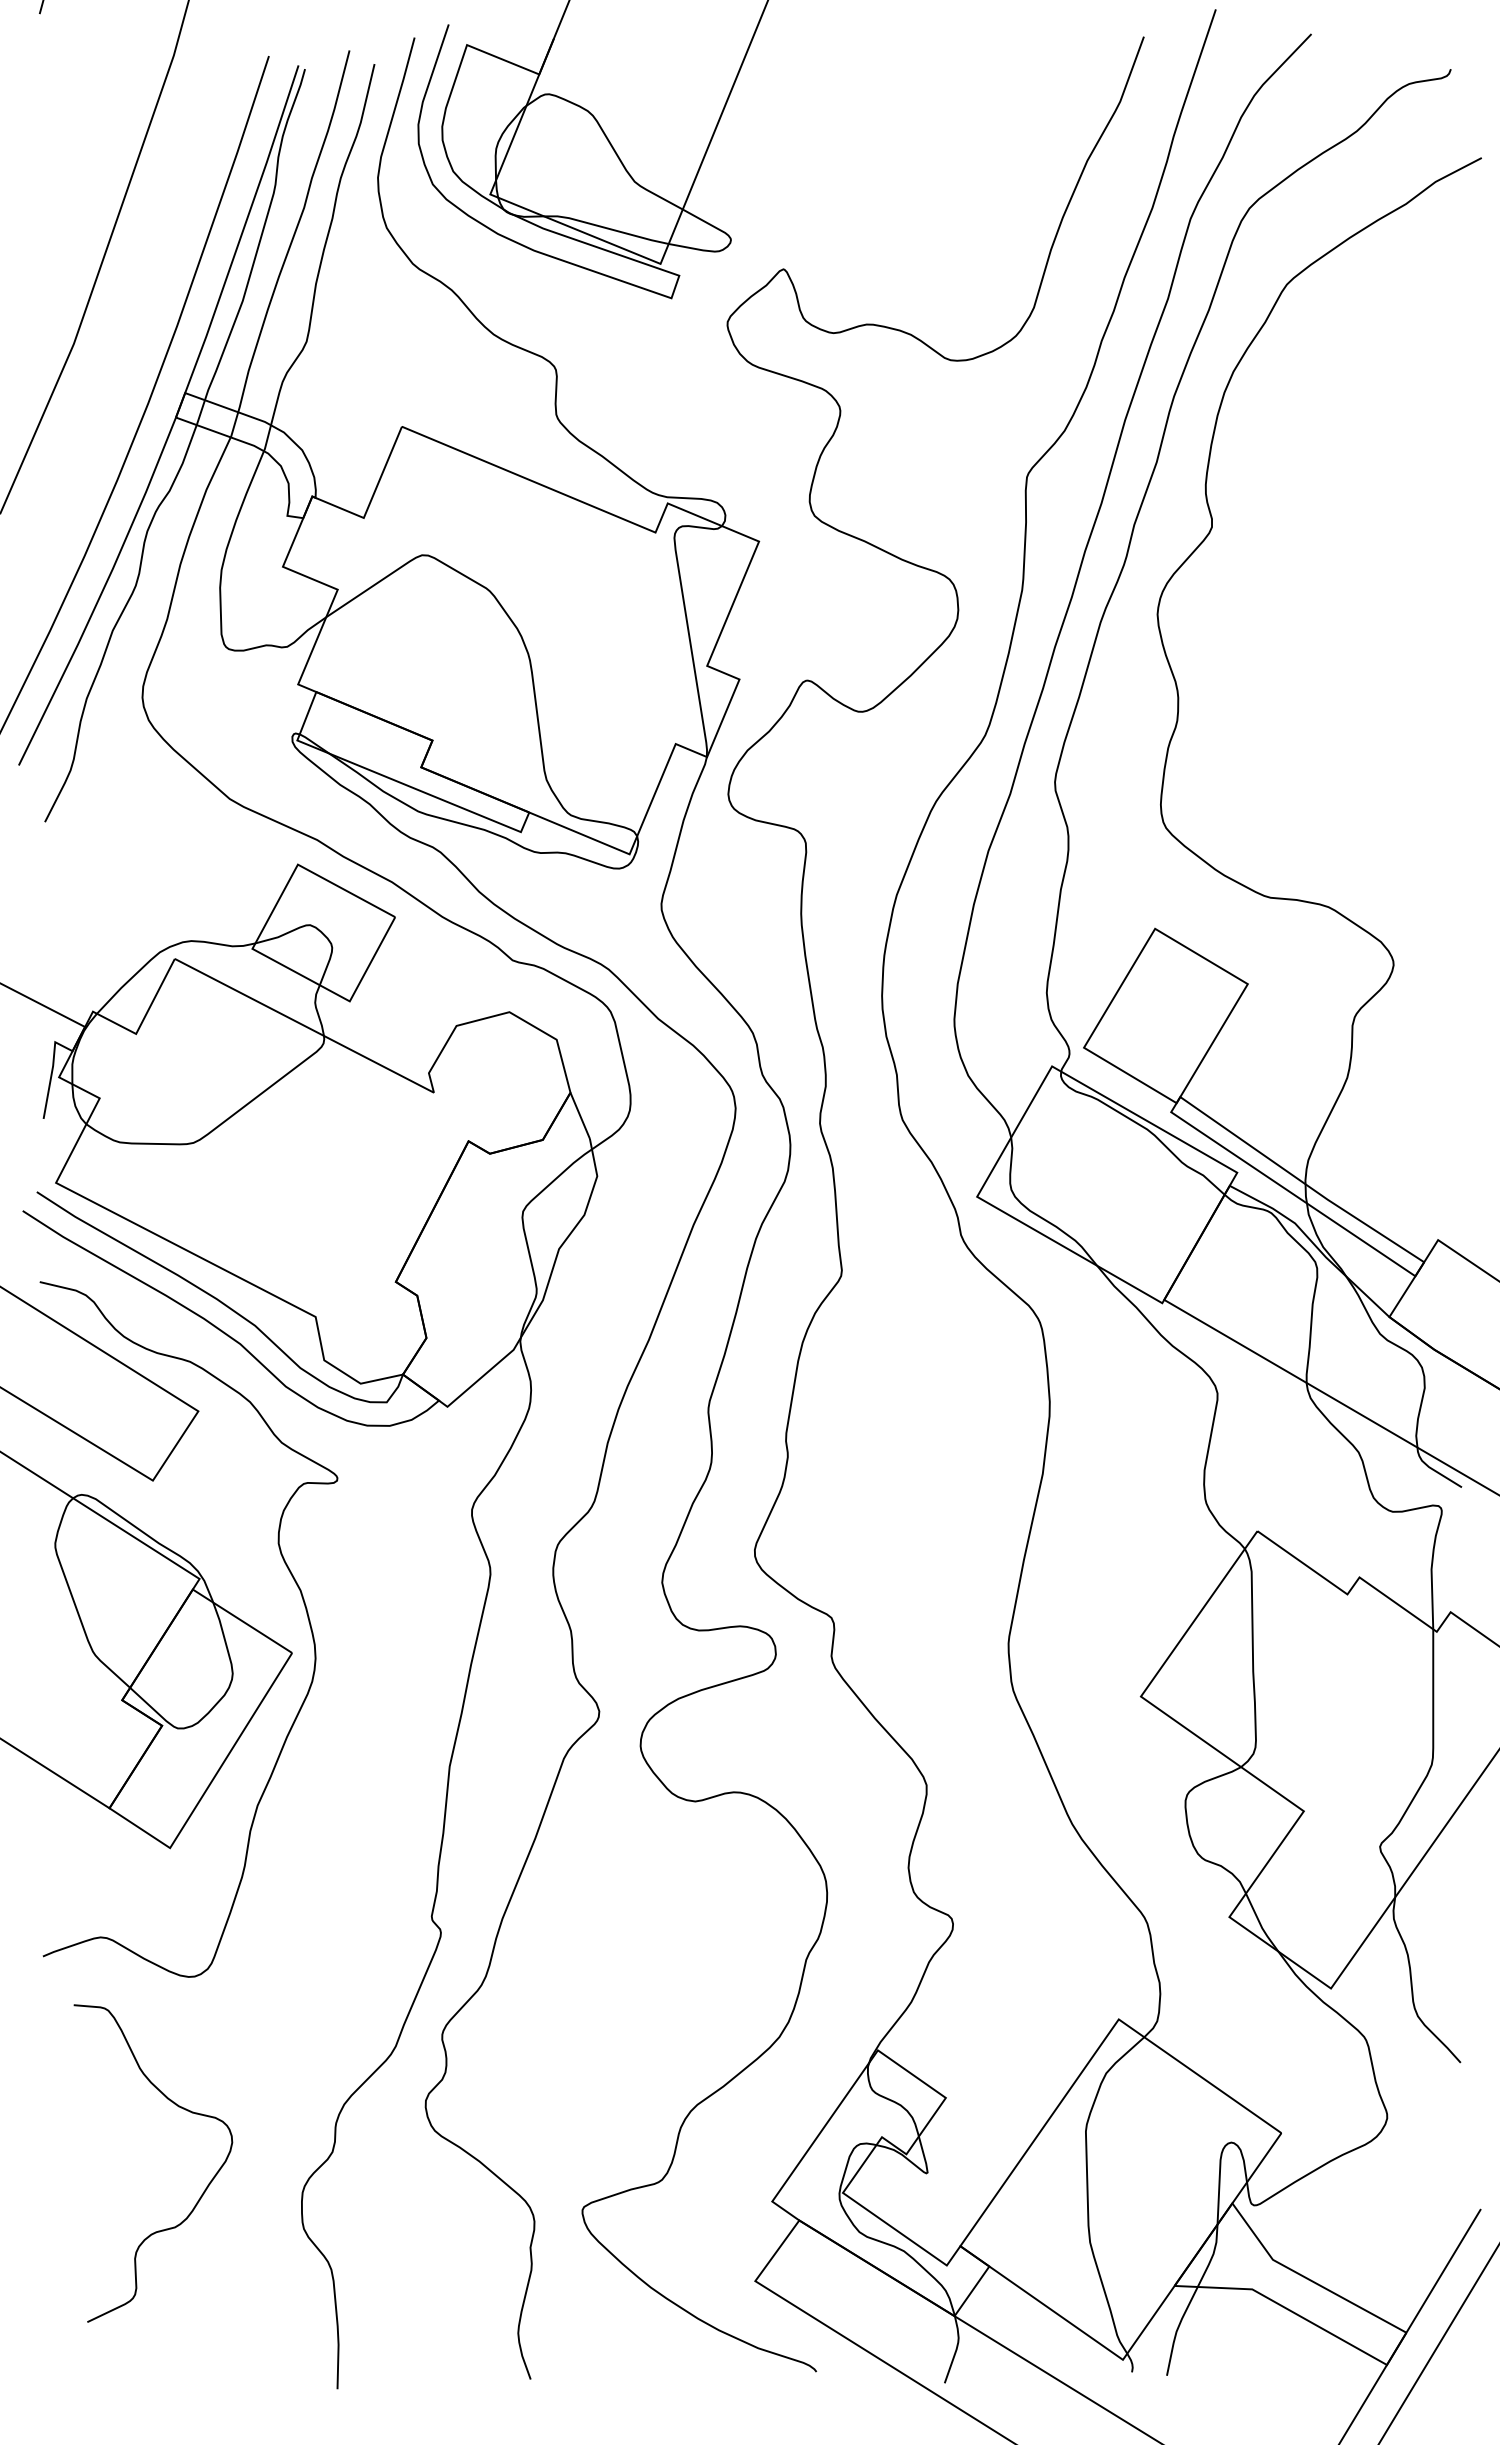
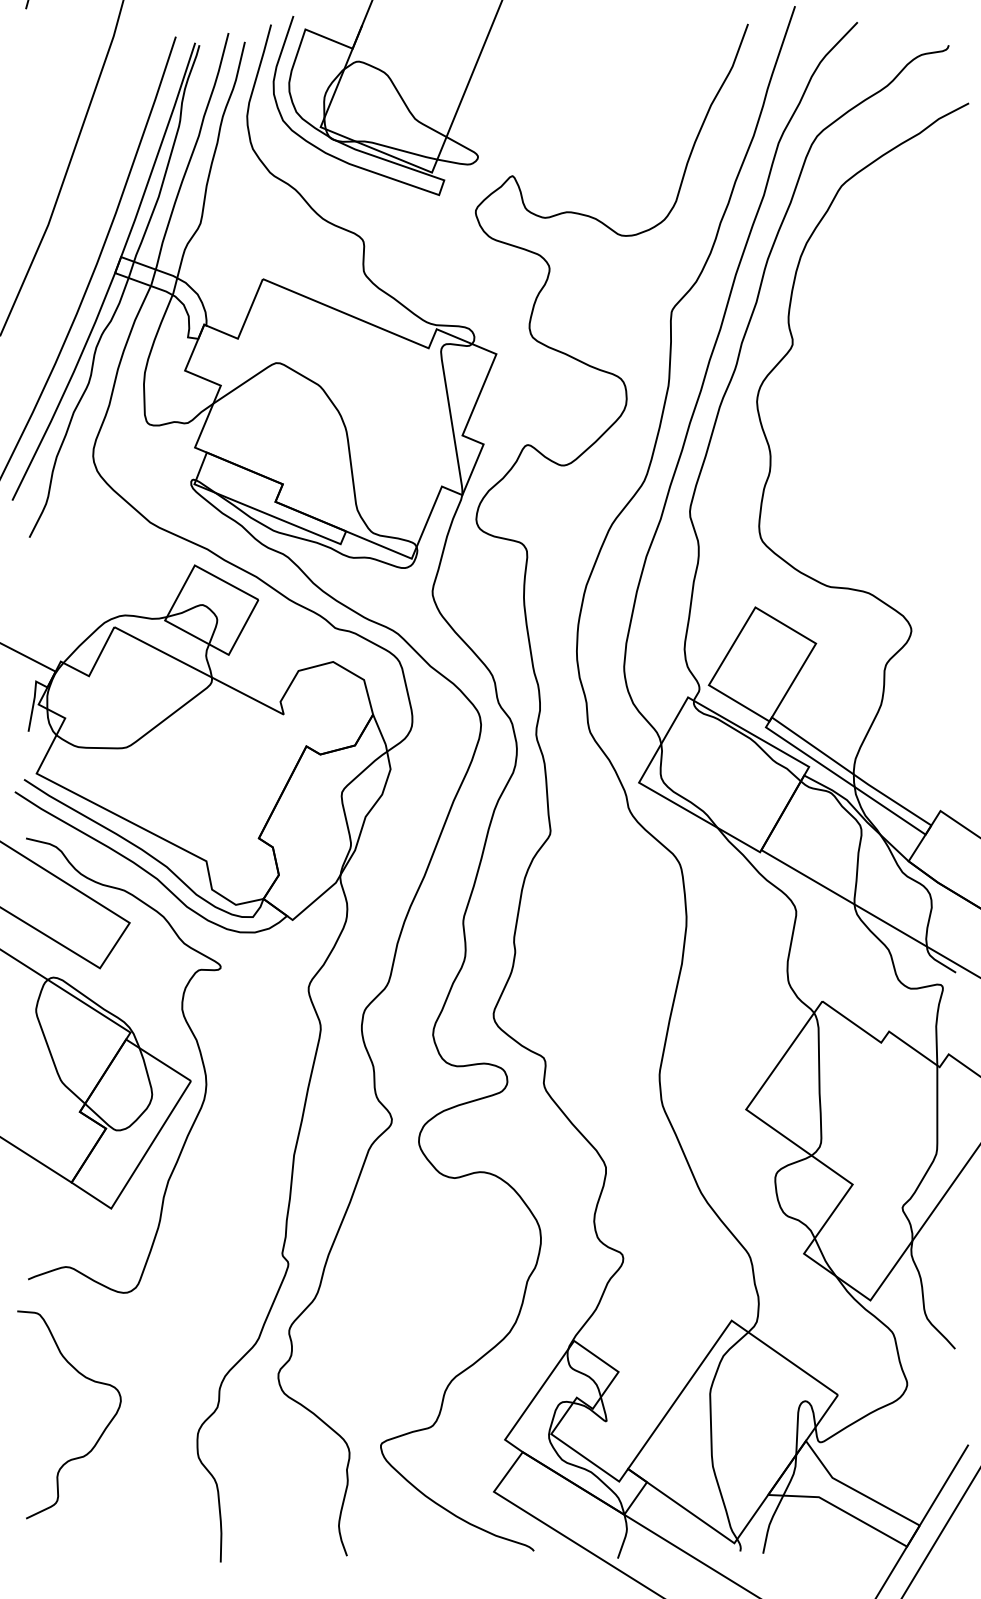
curve: (204, 2188) -> (102, 1431), moved

